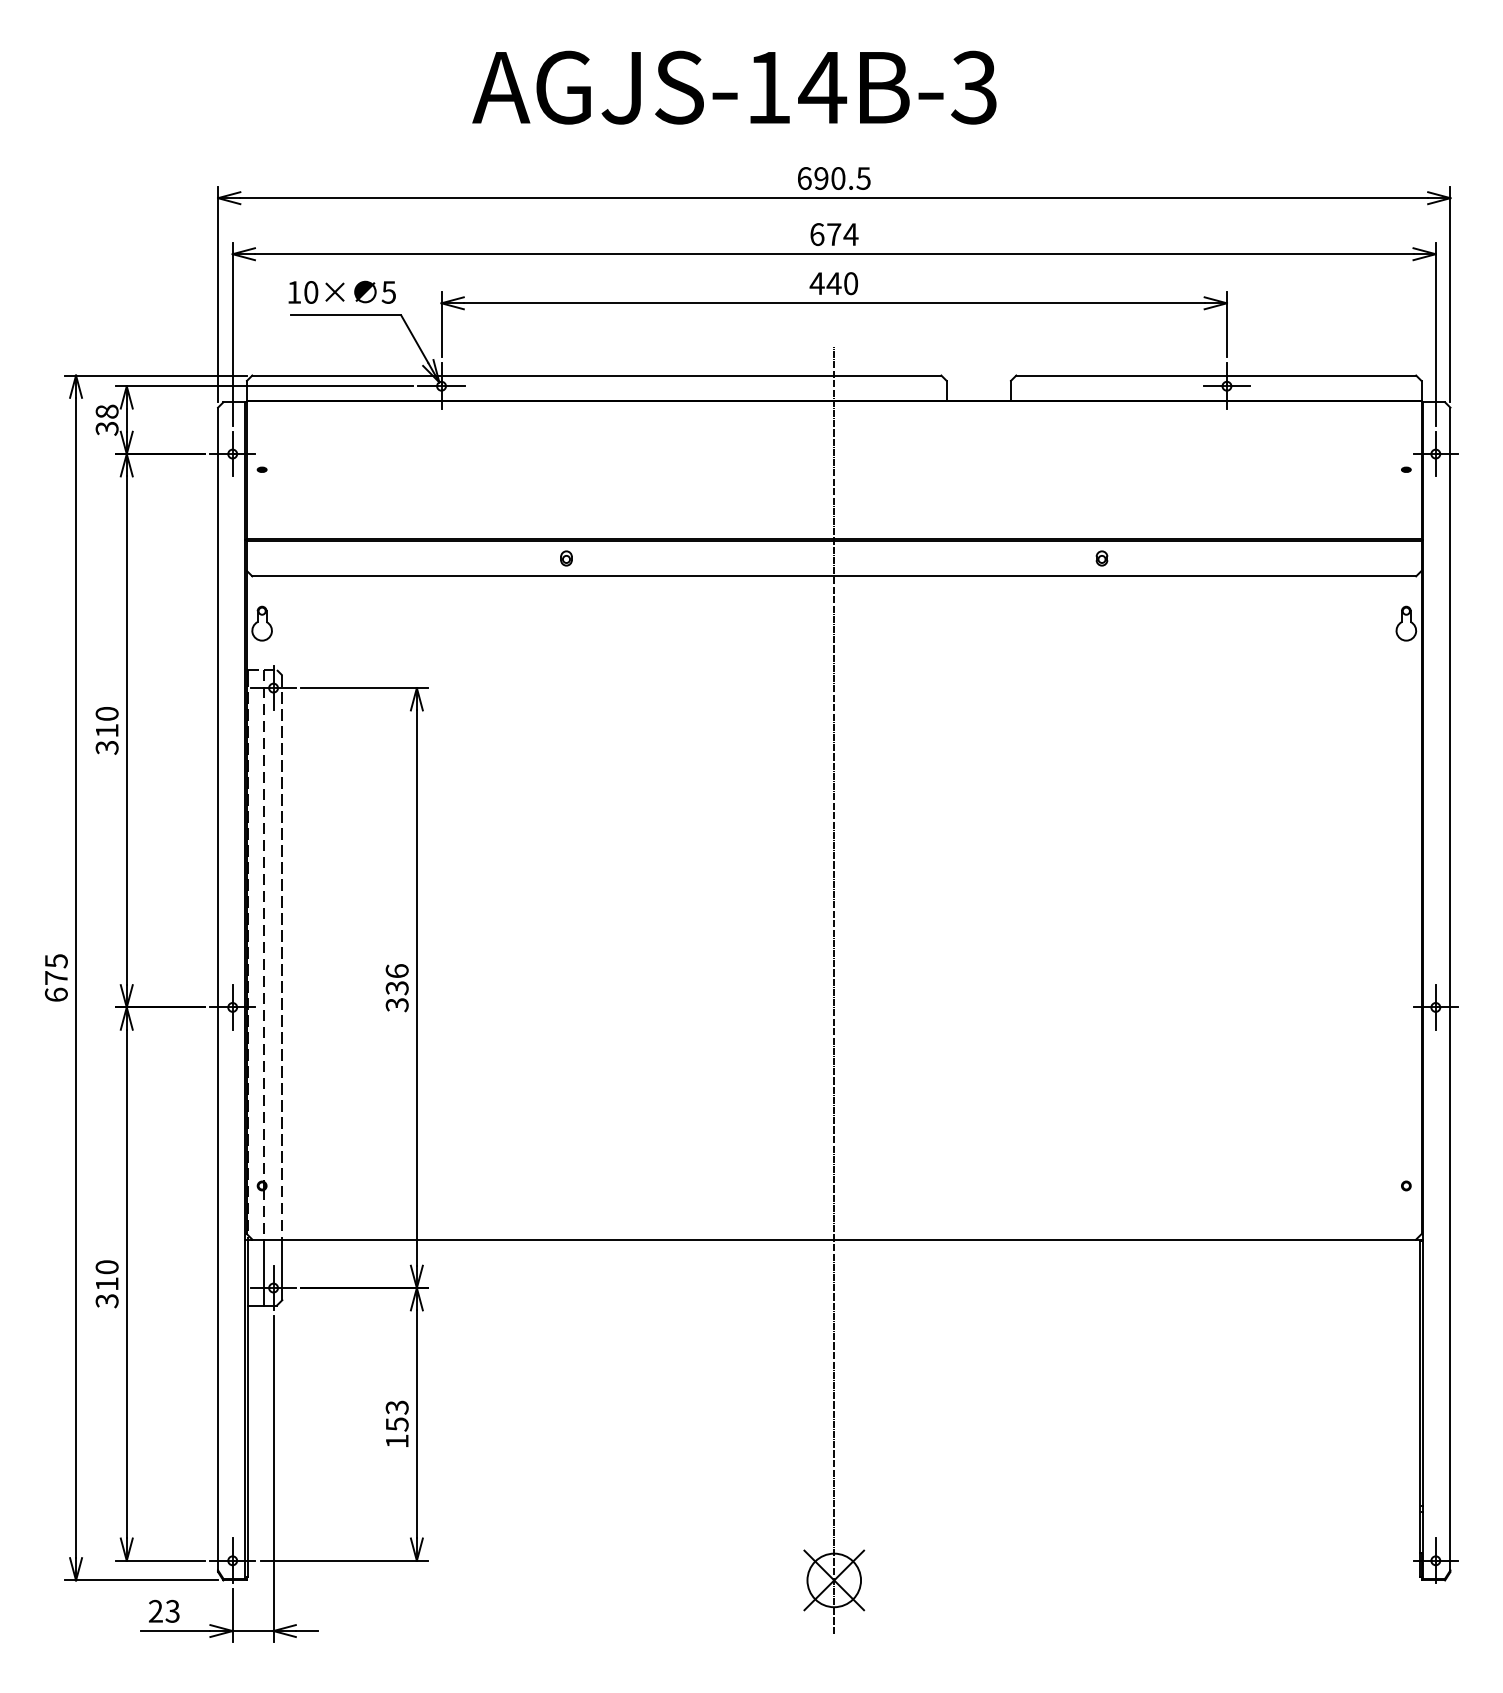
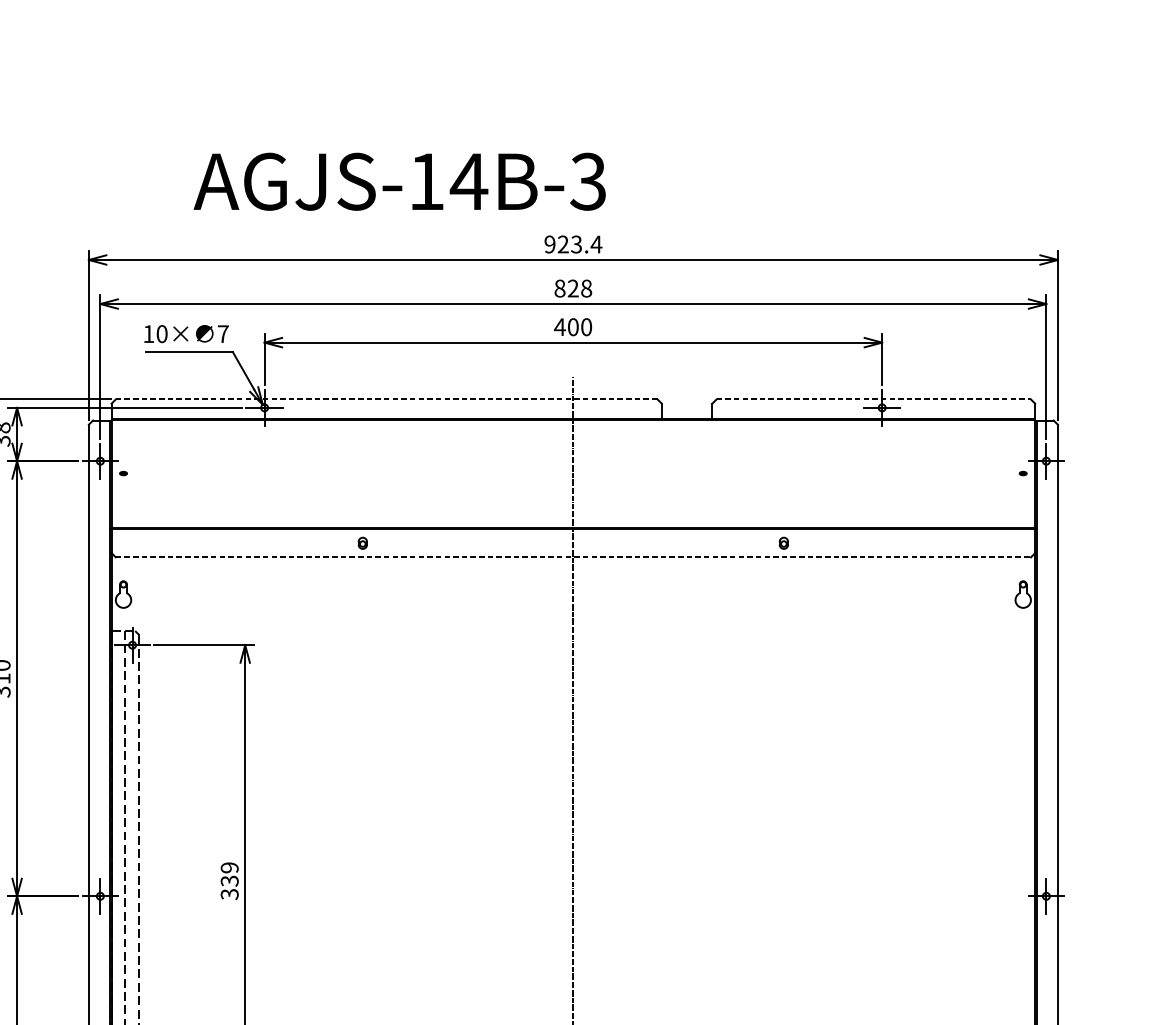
text: (734, 87) -> (399, 181), moved
text: (834, 178) -> (573, 244), 690.5 -> 923.4
text: (834, 234) -> (573, 288), 674 -> 828
text: (833, 283) -> (572, 327), 440 -> 400
text: (388, 292) -> (222, 334), 5 -> 7
line: (596, 375) -> (386, 399), solid -> dashed
line: (1216, 375) -> (873, 399), solid -> dashed
line: (834, 576) -> (573, 557), solid -> dashed
text: (396, 971) -> (229, 868), 336 -> 339

